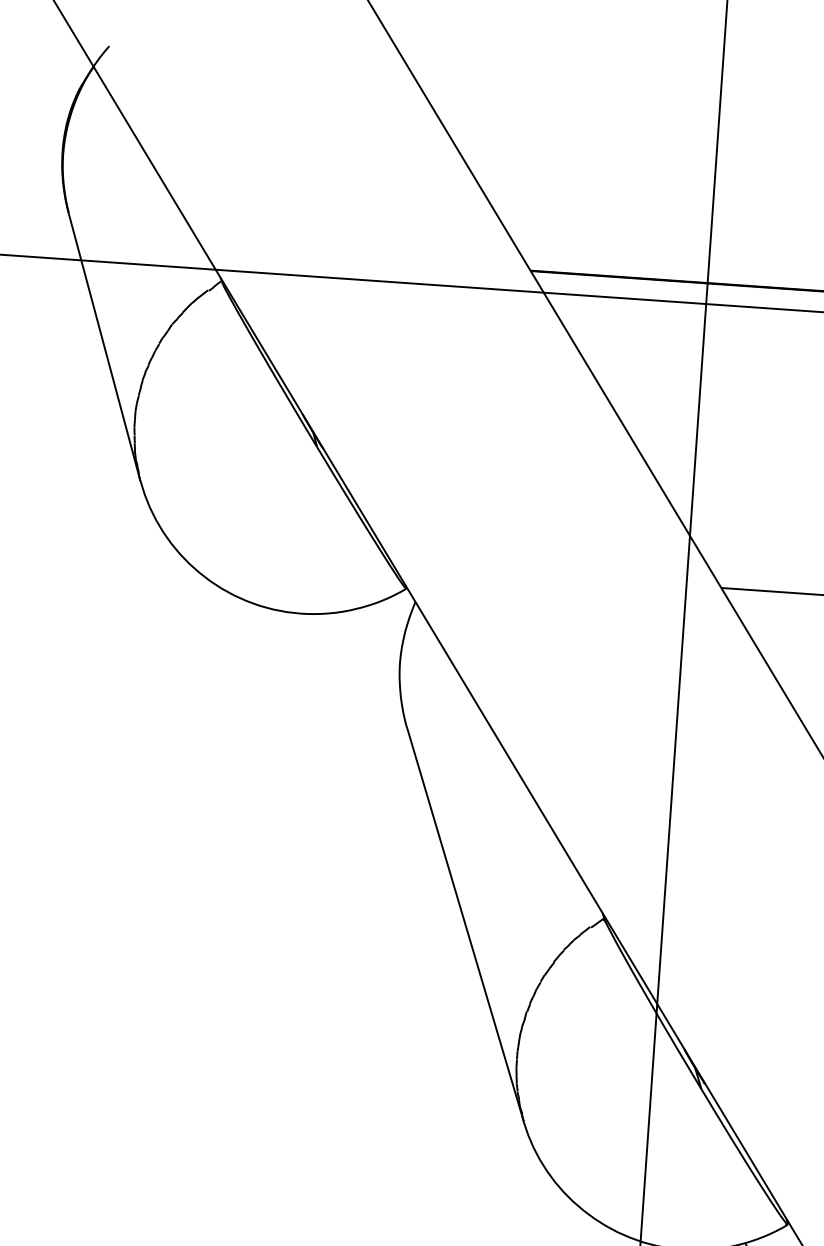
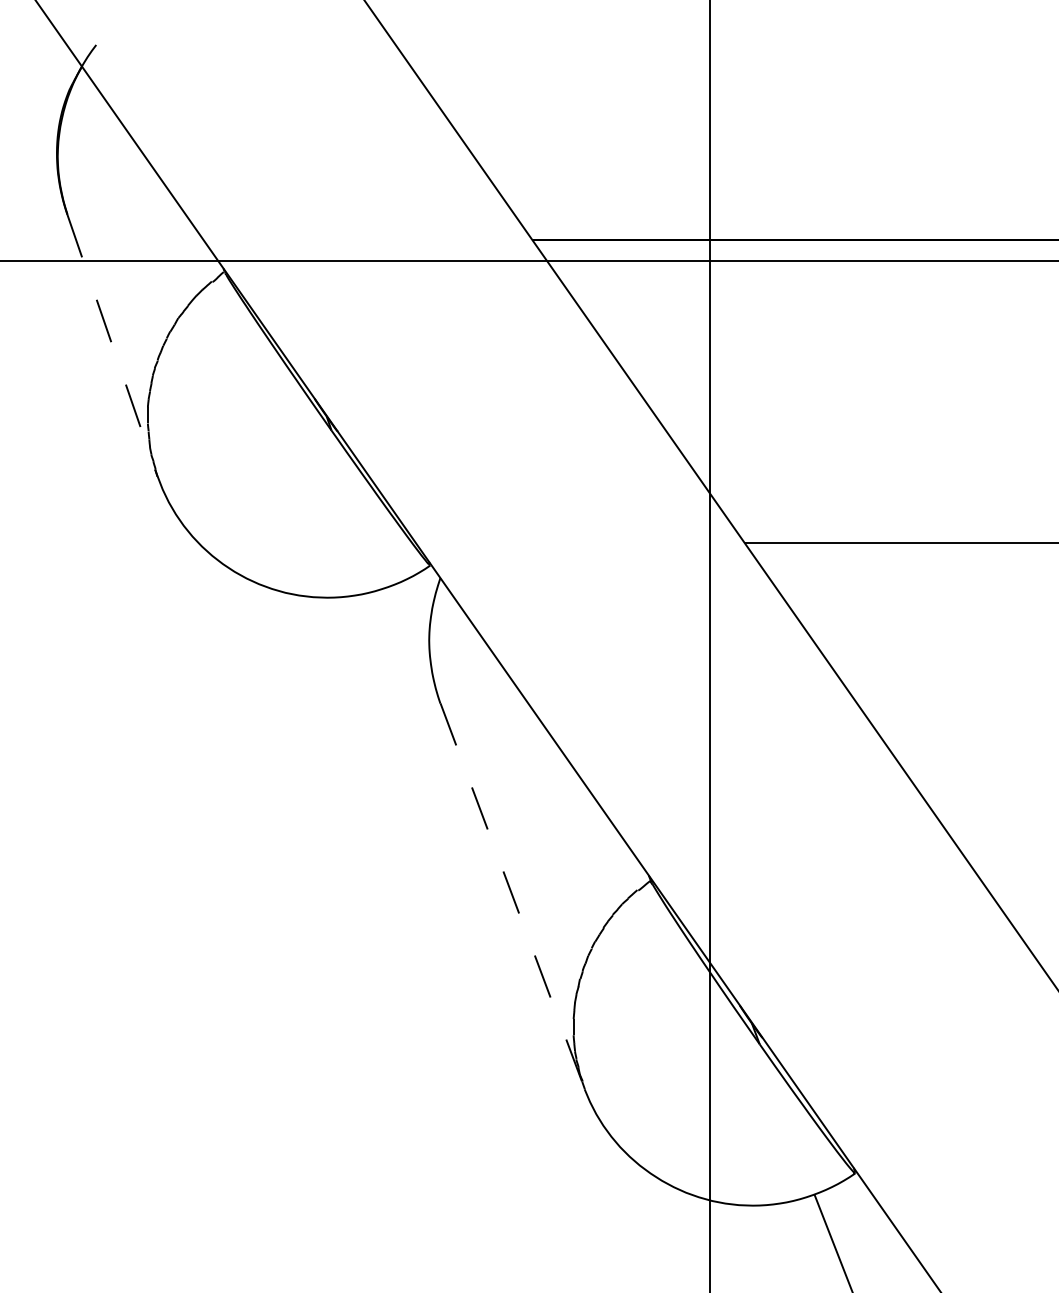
line: (104, 348) -> (112, 346), solid -> dashed
line: (465, 924) -> (512, 896), solid -> dashed

